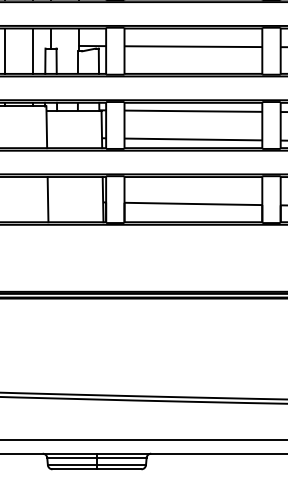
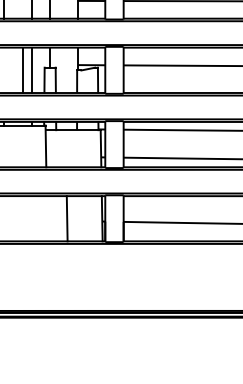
line: (5, 50) -> (23, 69), moved
line: (47, 199) -> (66, 218), moved

